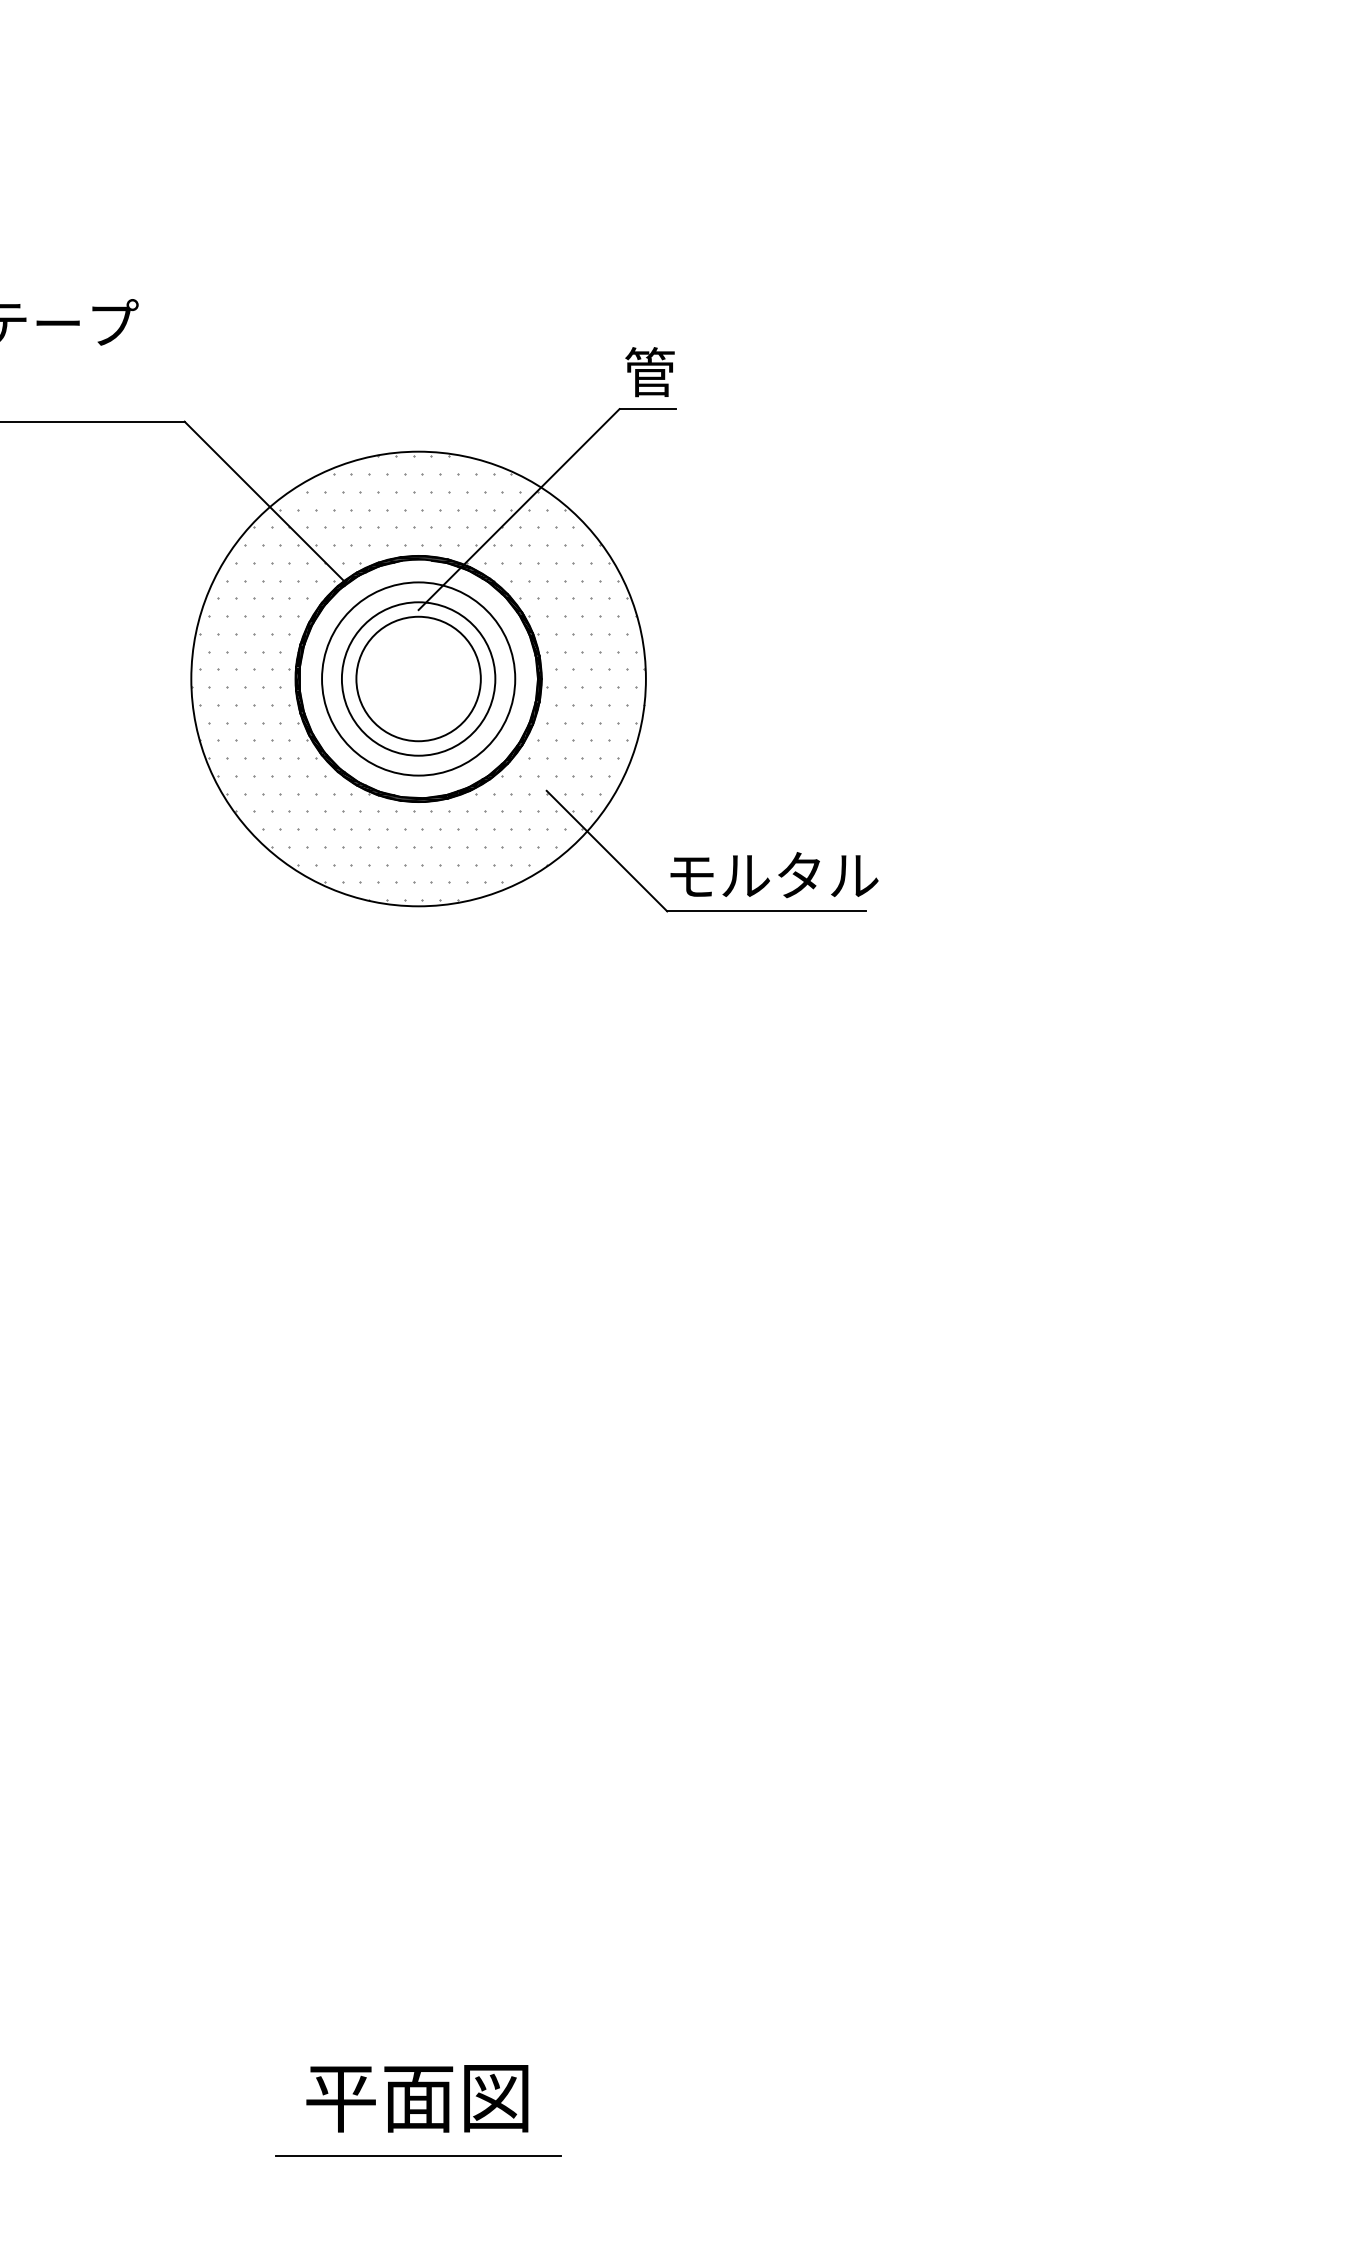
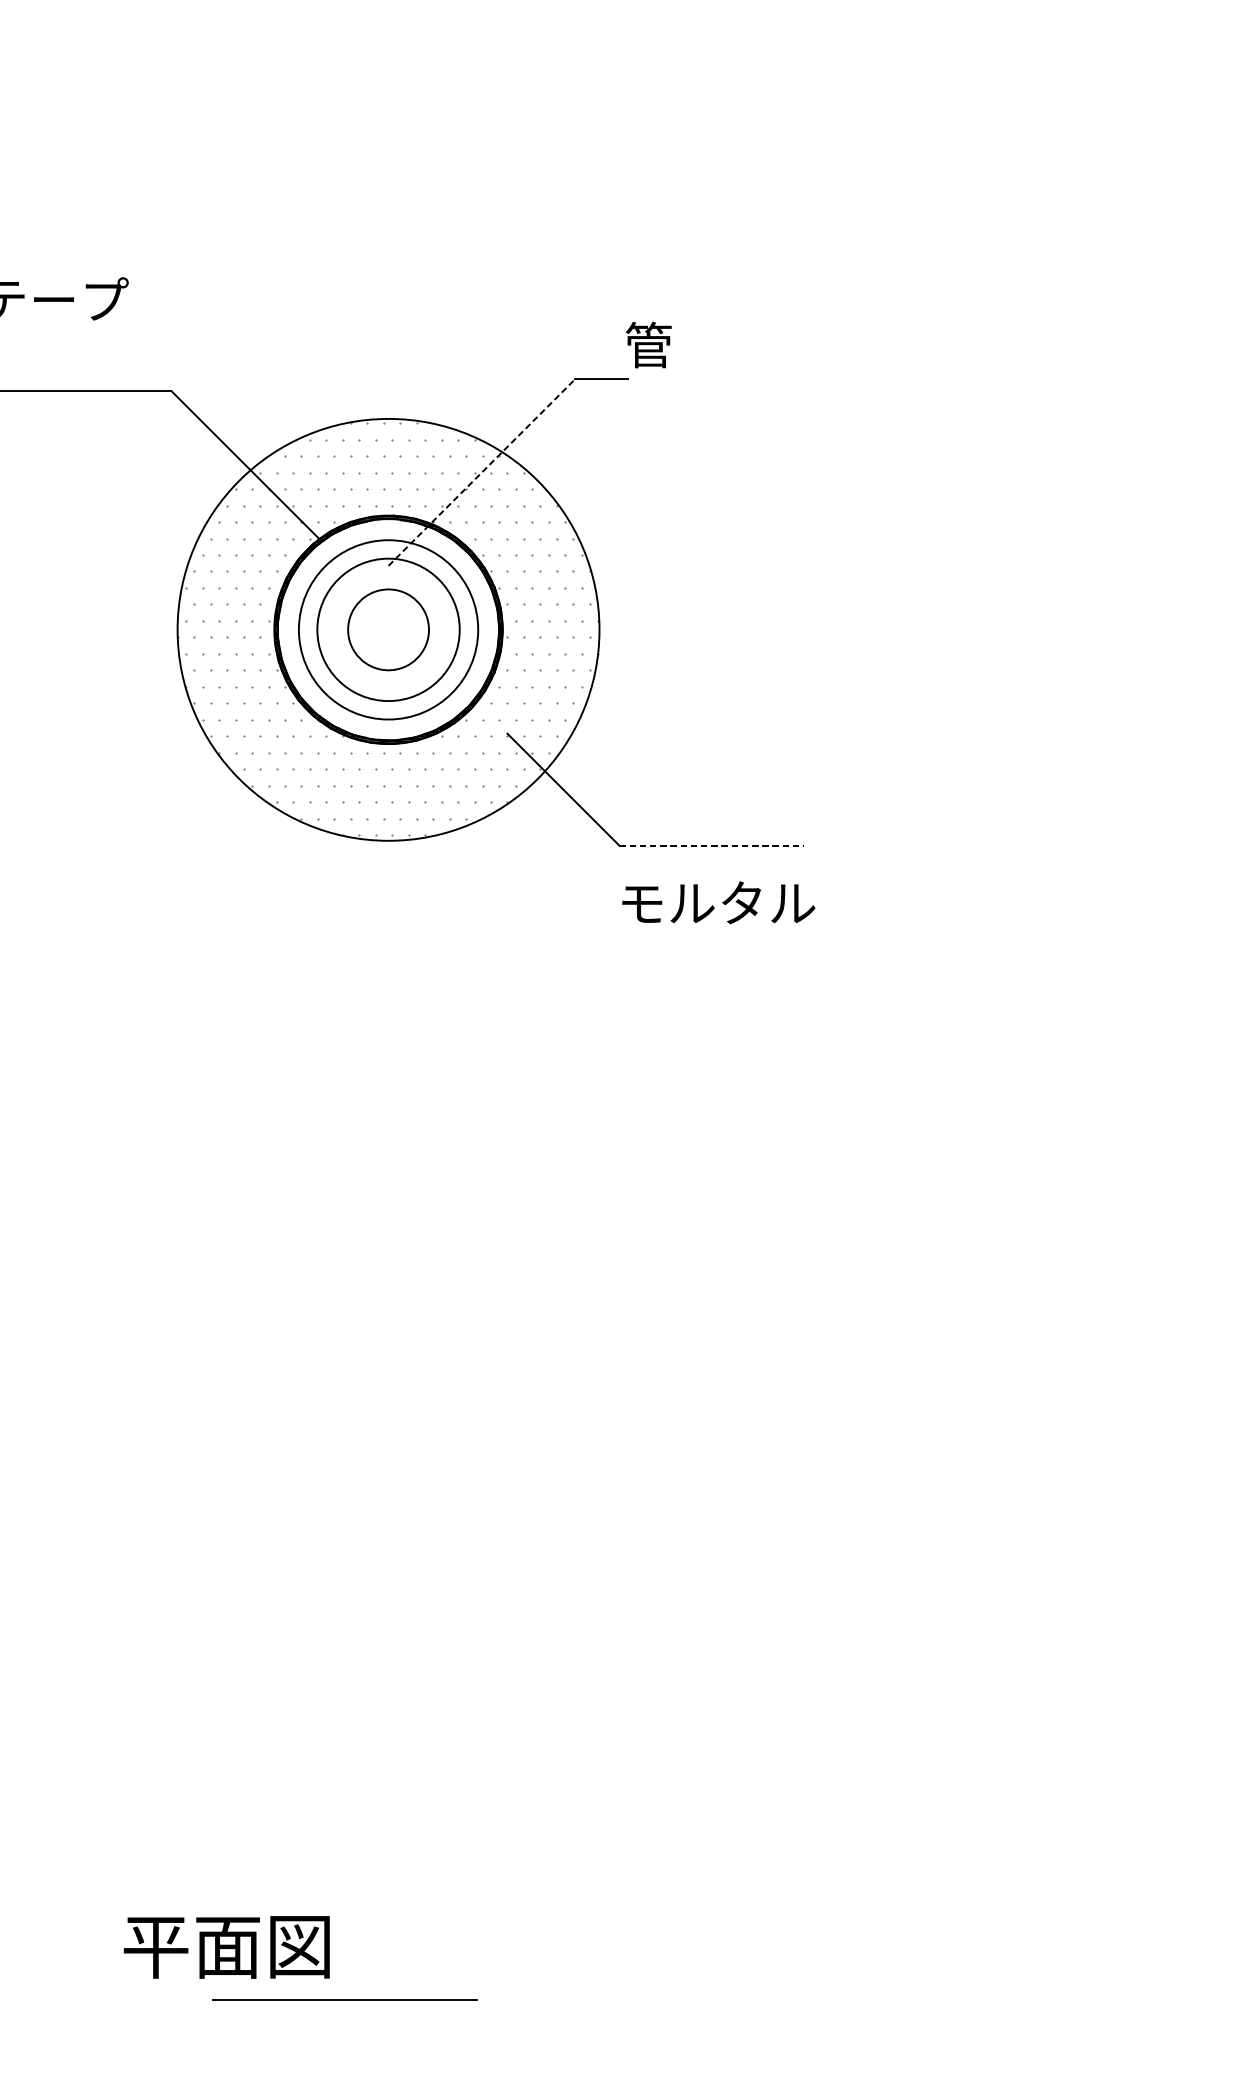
text: (649, 372) -> (648, 345), moved
line: (519, 509) -> (482, 472), solid -> dashed
circle: (418, 678) -> (388, 629), size x0.7
text: (774, 875) -> (718, 903), moved
line: (767, 911) -> (712, 845), solid -> dashed
text: (417, 2098) -> (226, 1947), moved
line: (418, 2155) -> (344, 2000), moved

